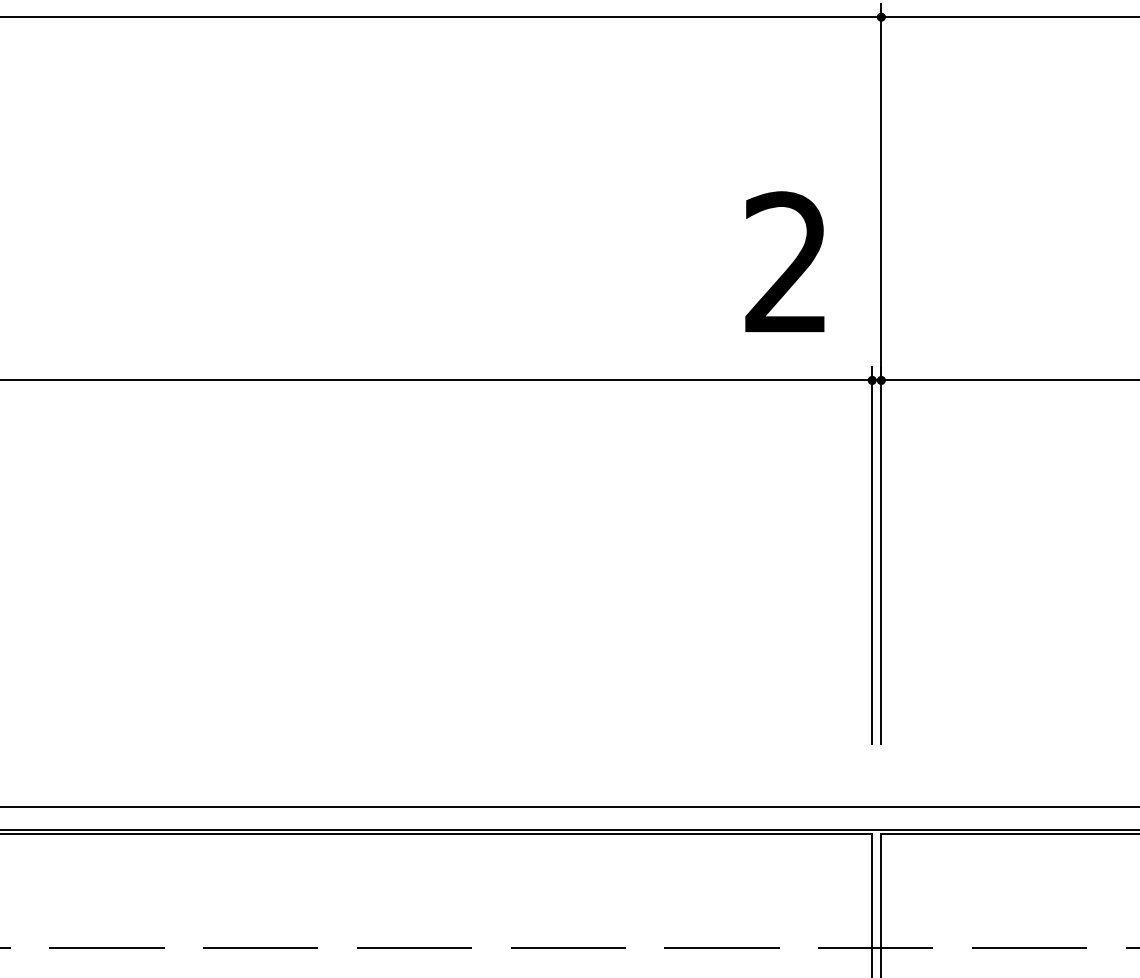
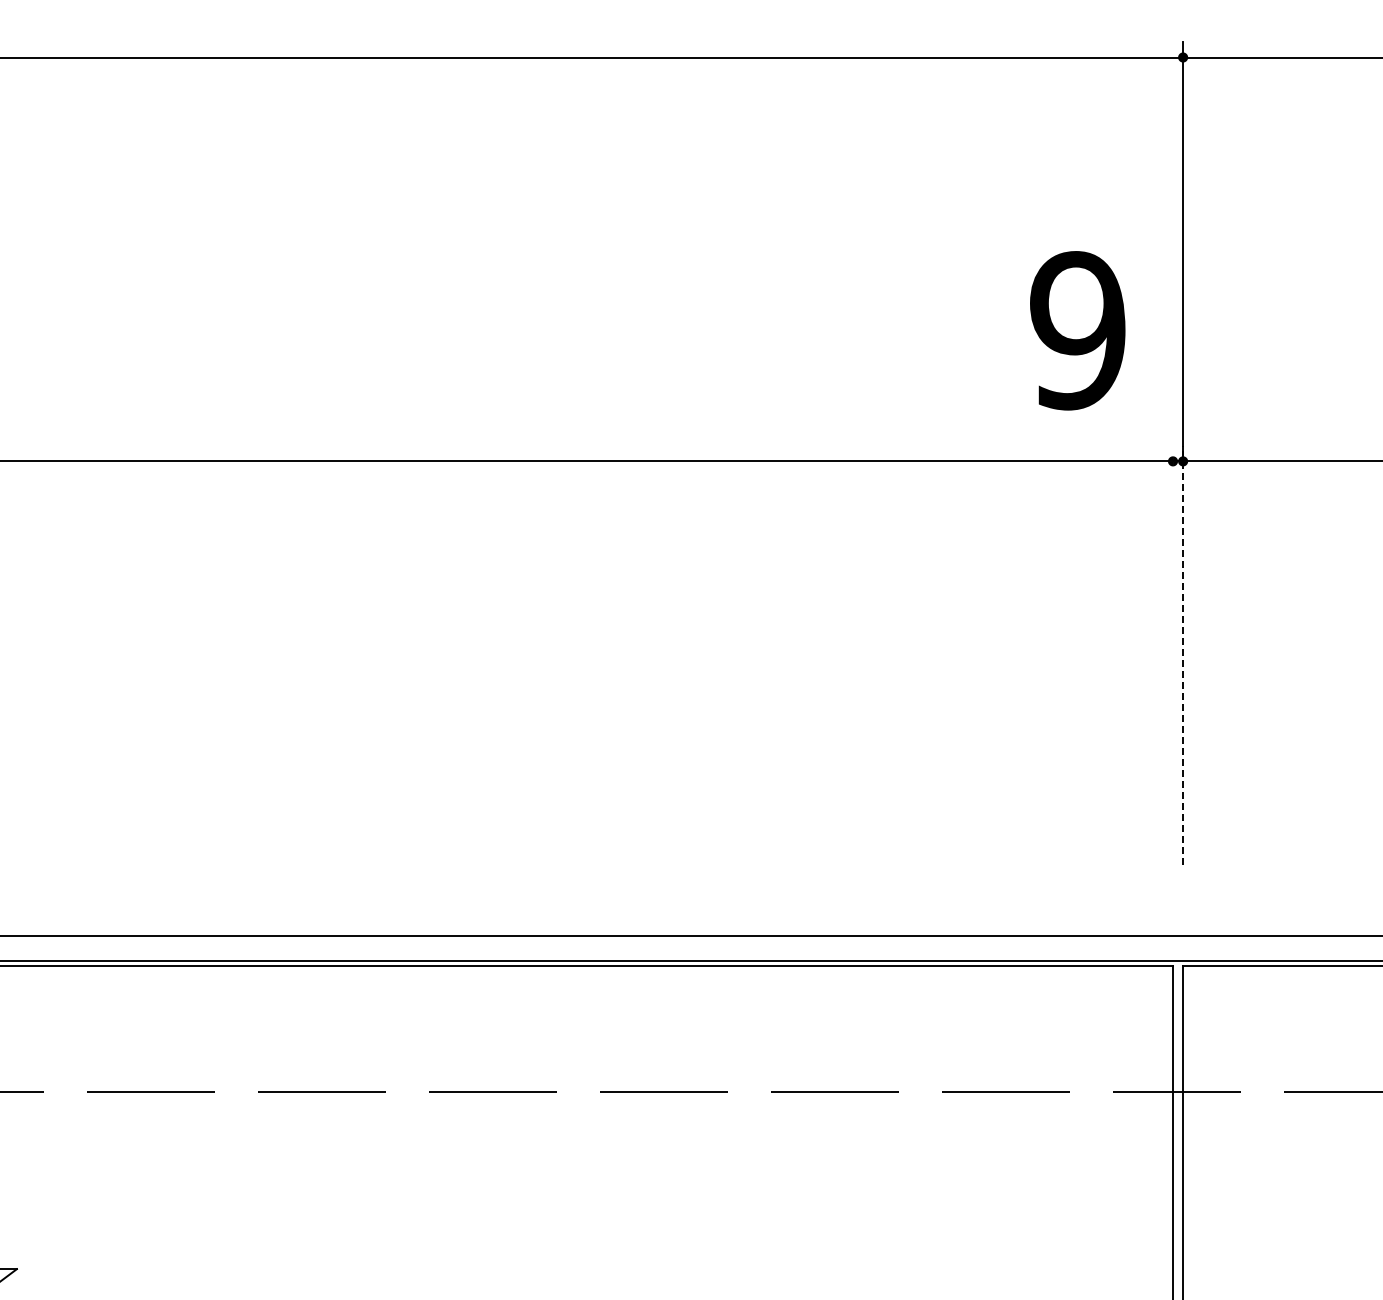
text: (786, 262) -> (1077, 330), 2 -> 9
line: (872, 555) -> (1173, 655), removed
line: (881, 555) -> (1183, 655), solid -> dashed

